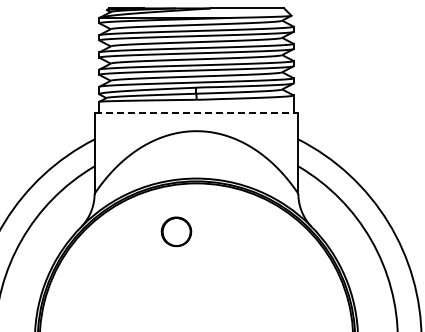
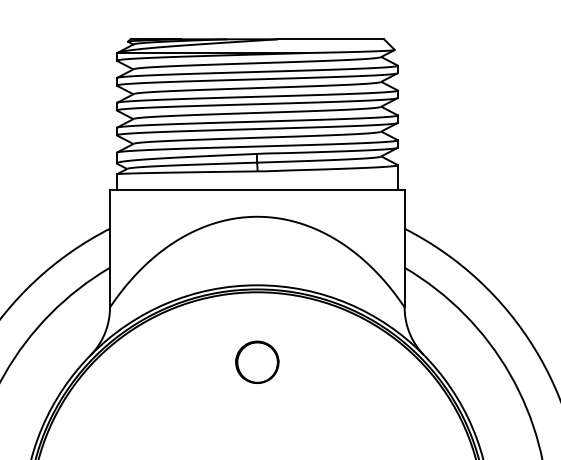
line: (196, 112) -> (257, 189), dashed -> solid
part: (176, 231) -> (257, 361), moved

